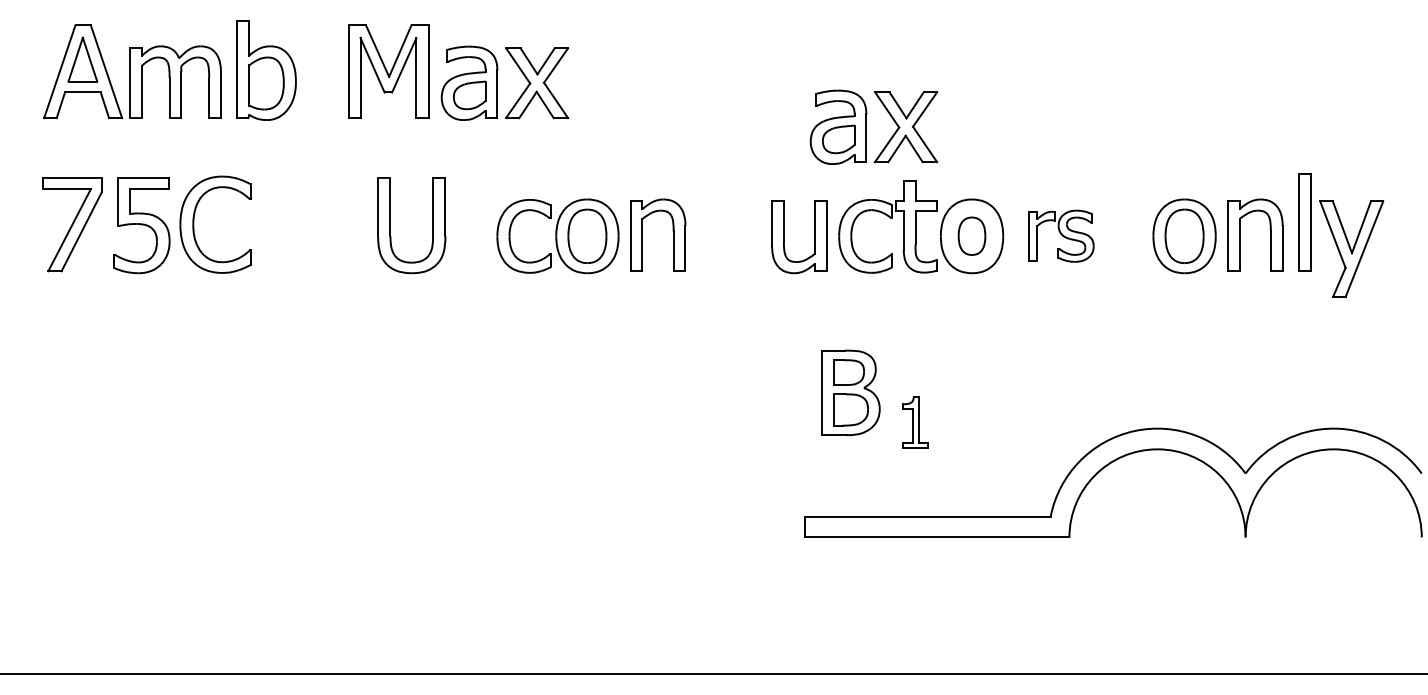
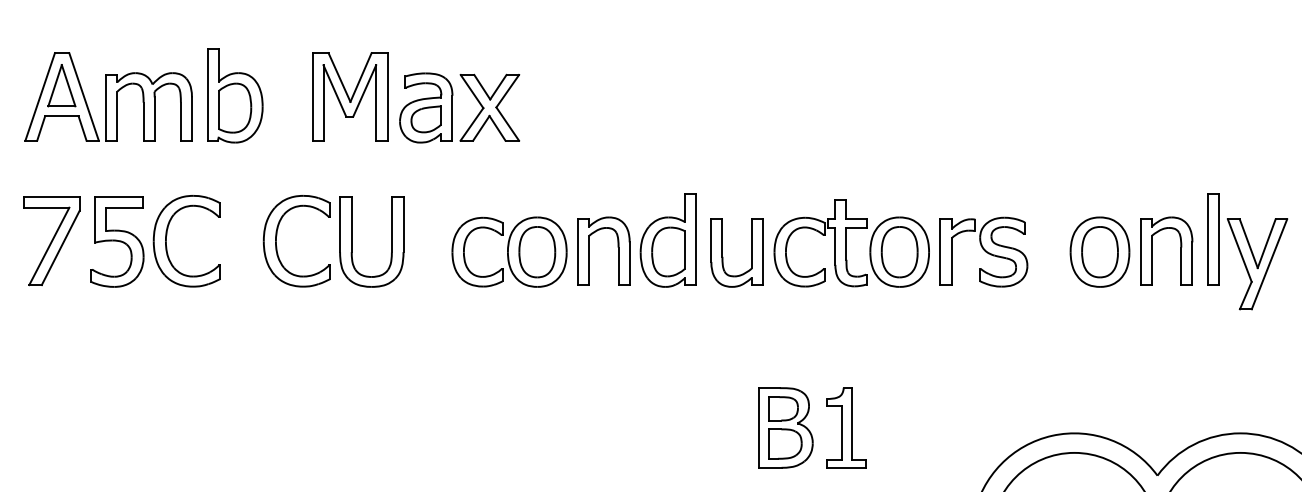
part: (866, 126) -> (800, 148), removed
part: (311, 220) -> (277, 237), added
part: (726, 223) -> (668, 240), added
part: (971, 235) -> (899, 251), size x1.43
part: (1061, 235) -> (984, 251), size x1.43
part: (850, 392) -> (785, 427), moved
part: (915, 422) -> (846, 427), size x1.67

